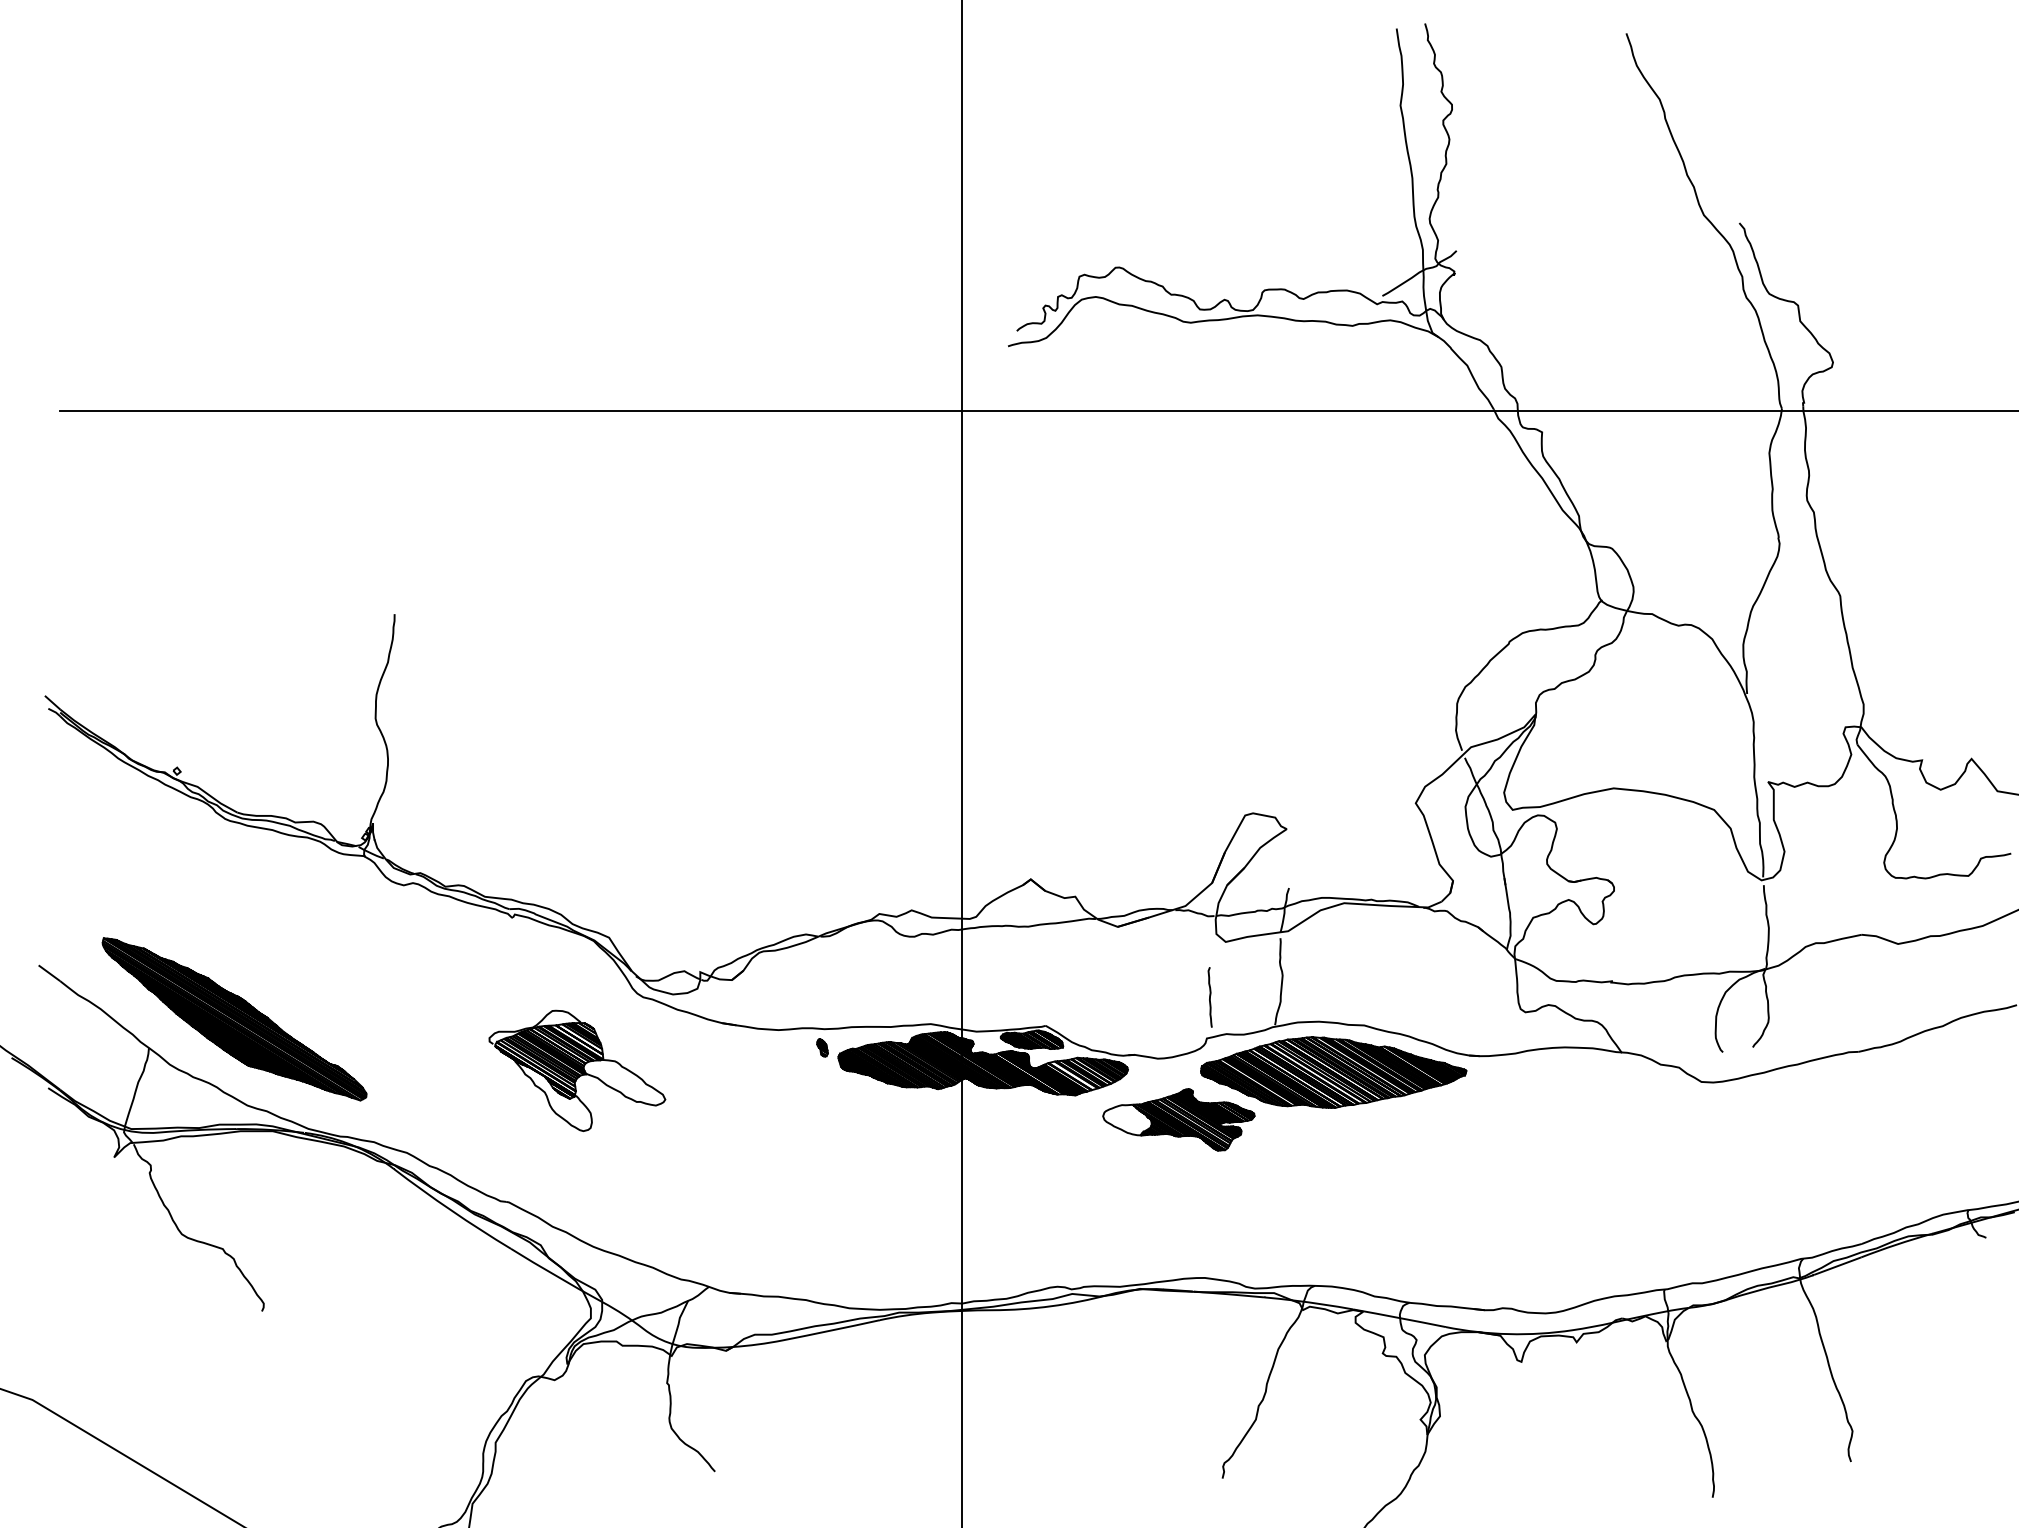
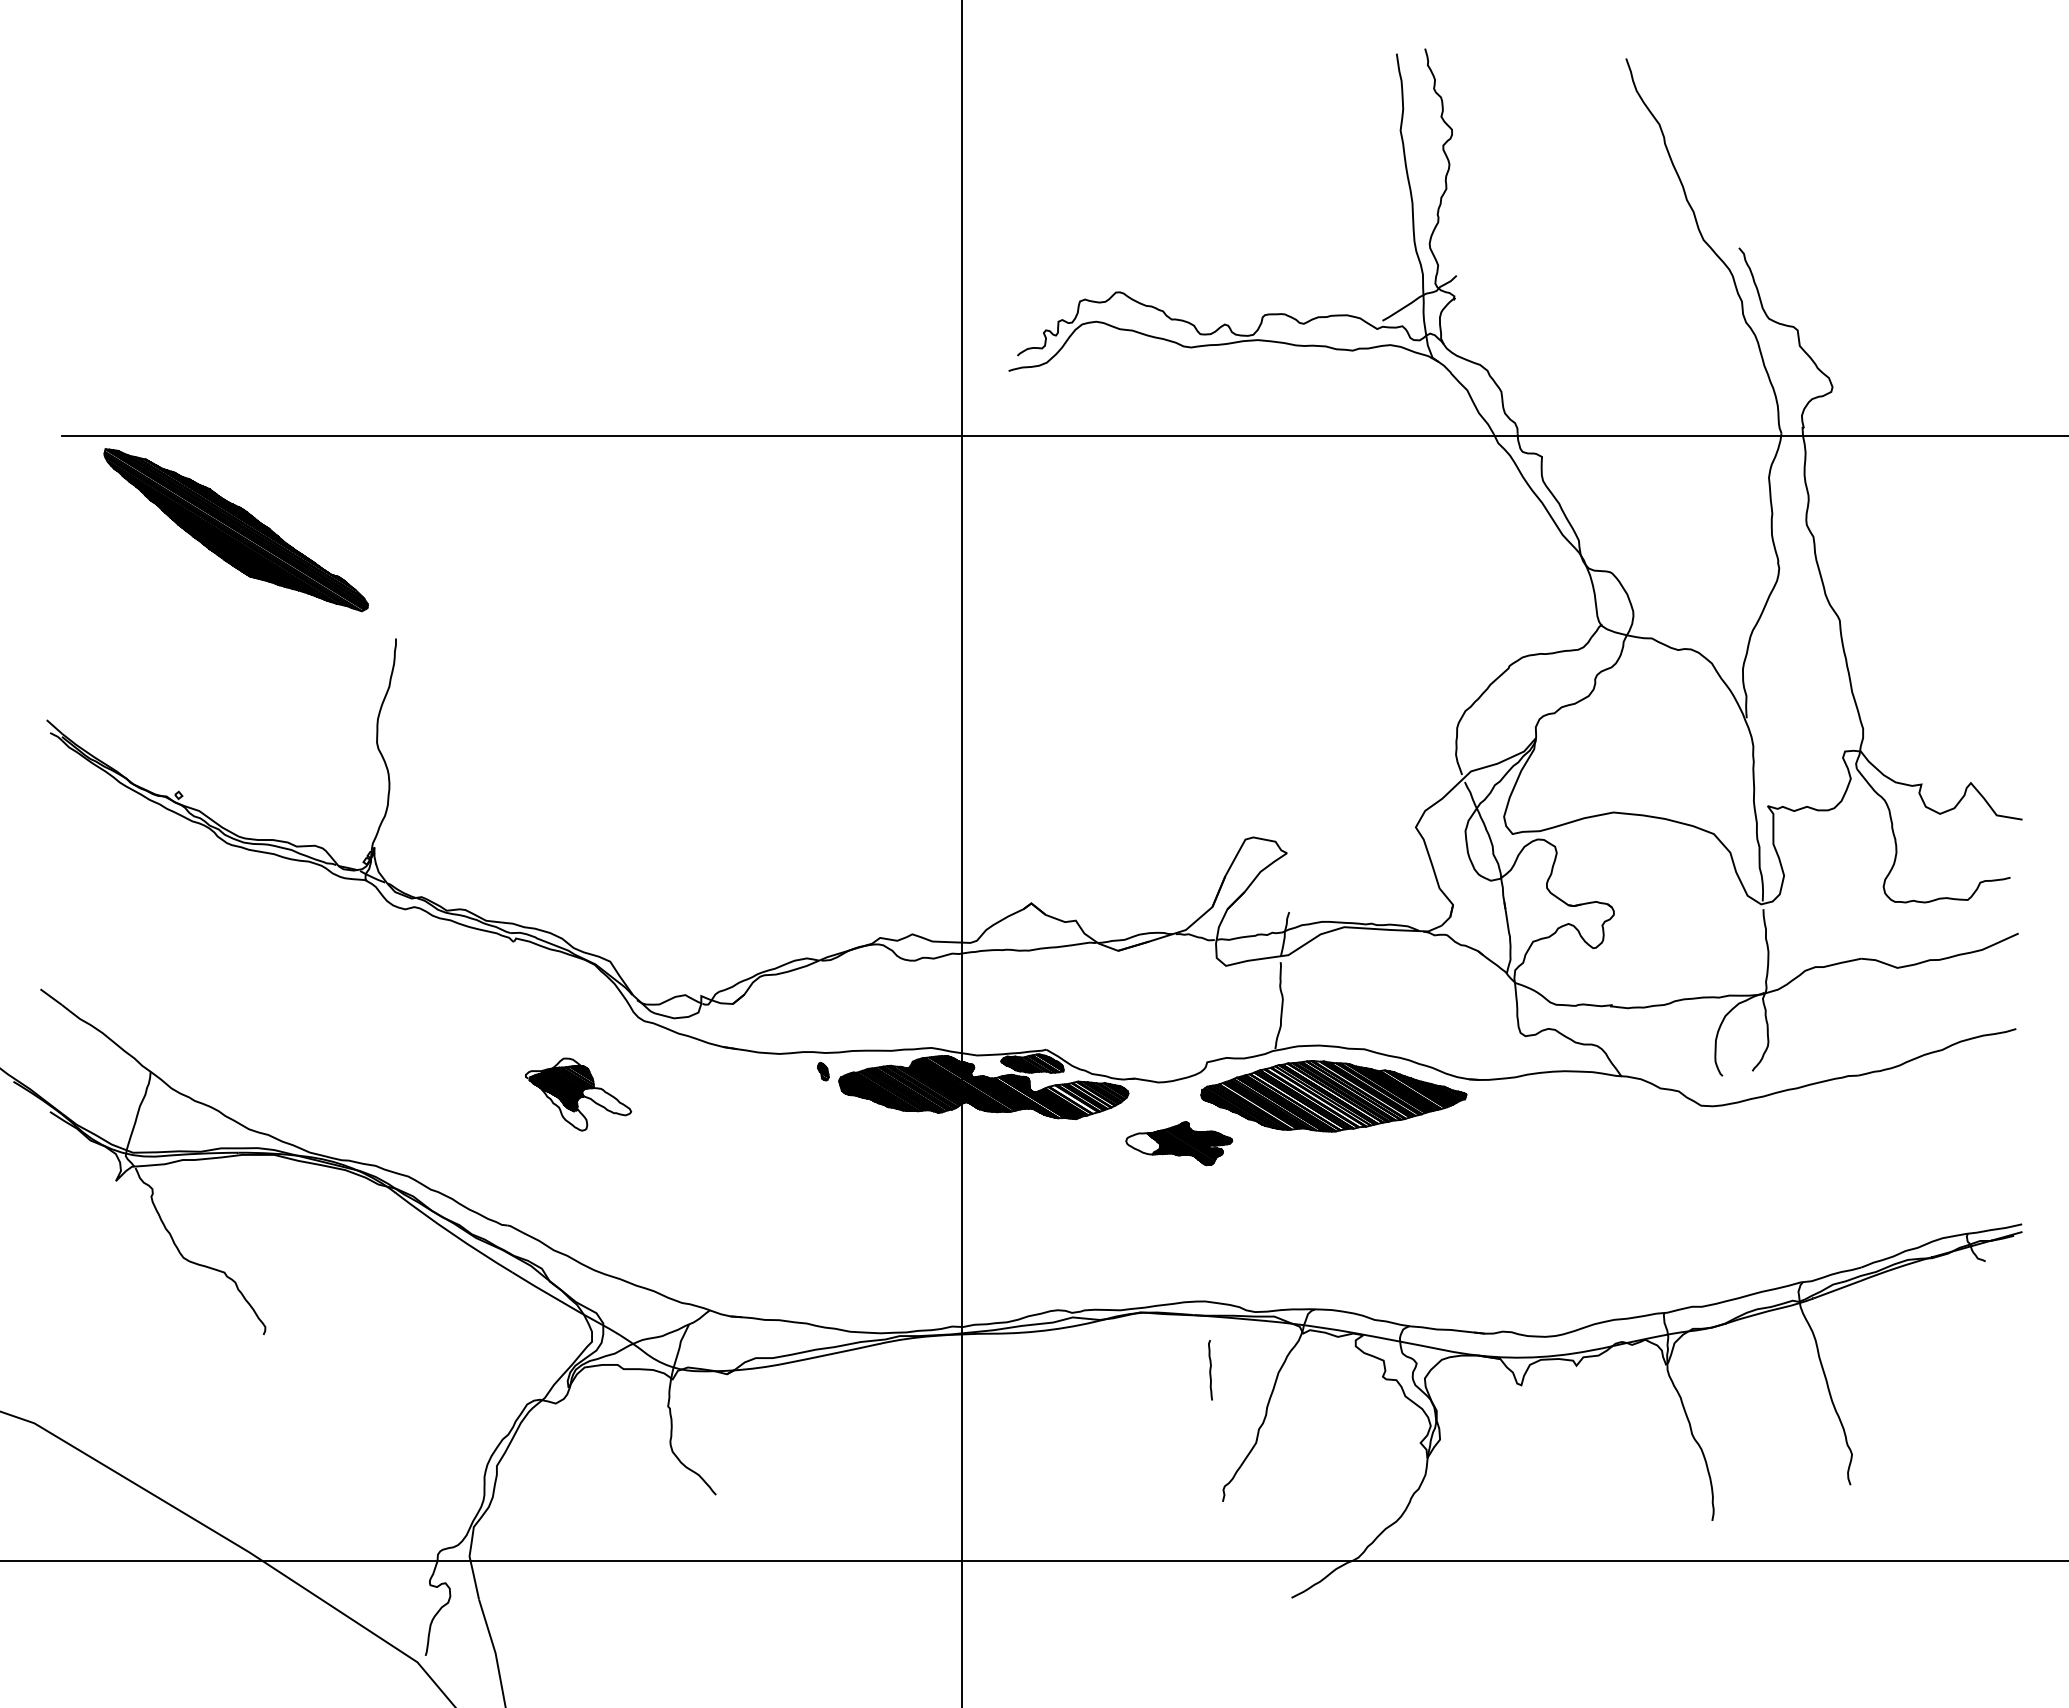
line: (1210, 997) -> (1210, 1370), moved
part: (233, 1019) -> (235, 530), moved
part: (577, 1070) -> (578, 1094), size x0.6
part: (1178, 1119) -> (1178, 1143), size x0.7

